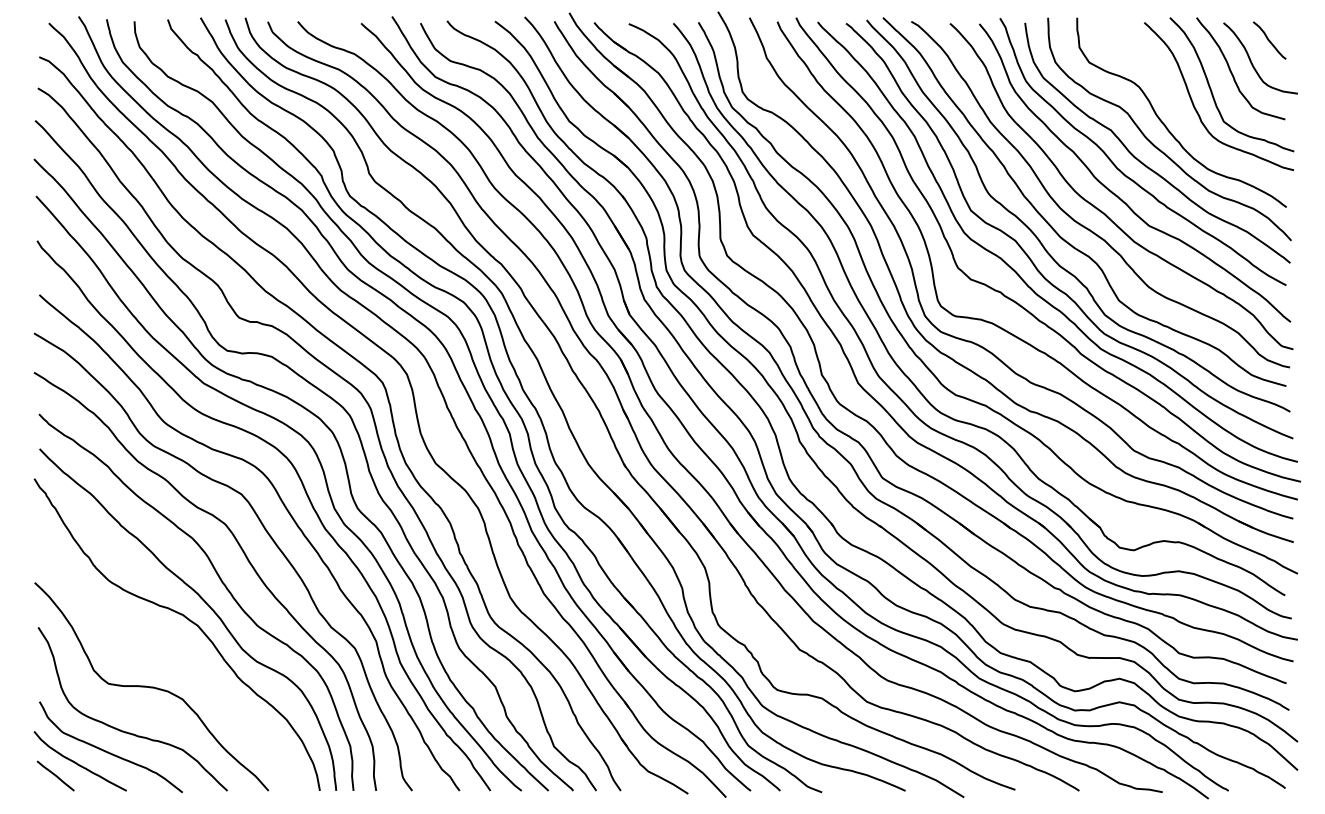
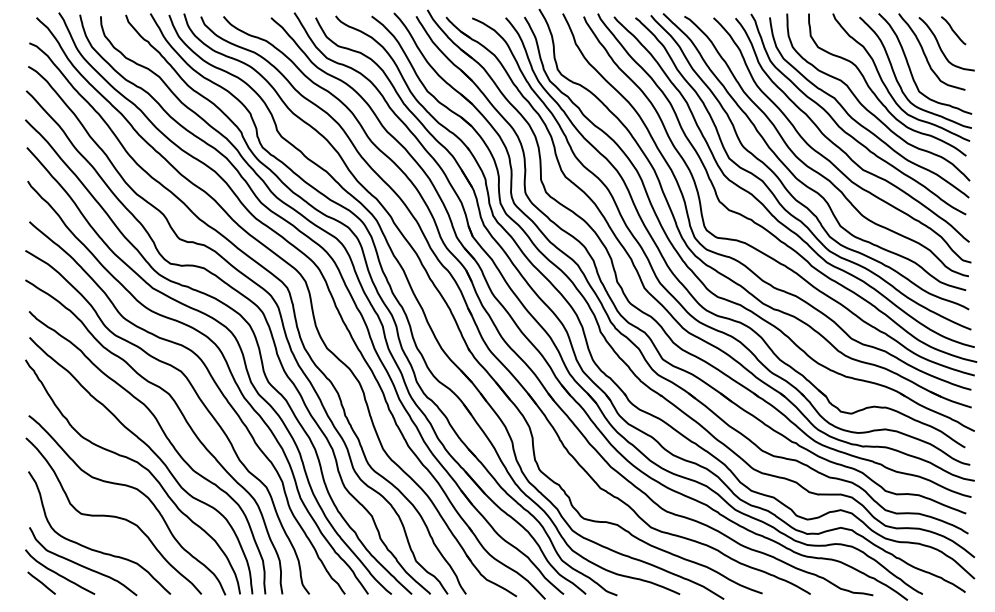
curve: (1181, 116) -> (887, 87), added
curve: (175, 649) -> (131, 488), added

